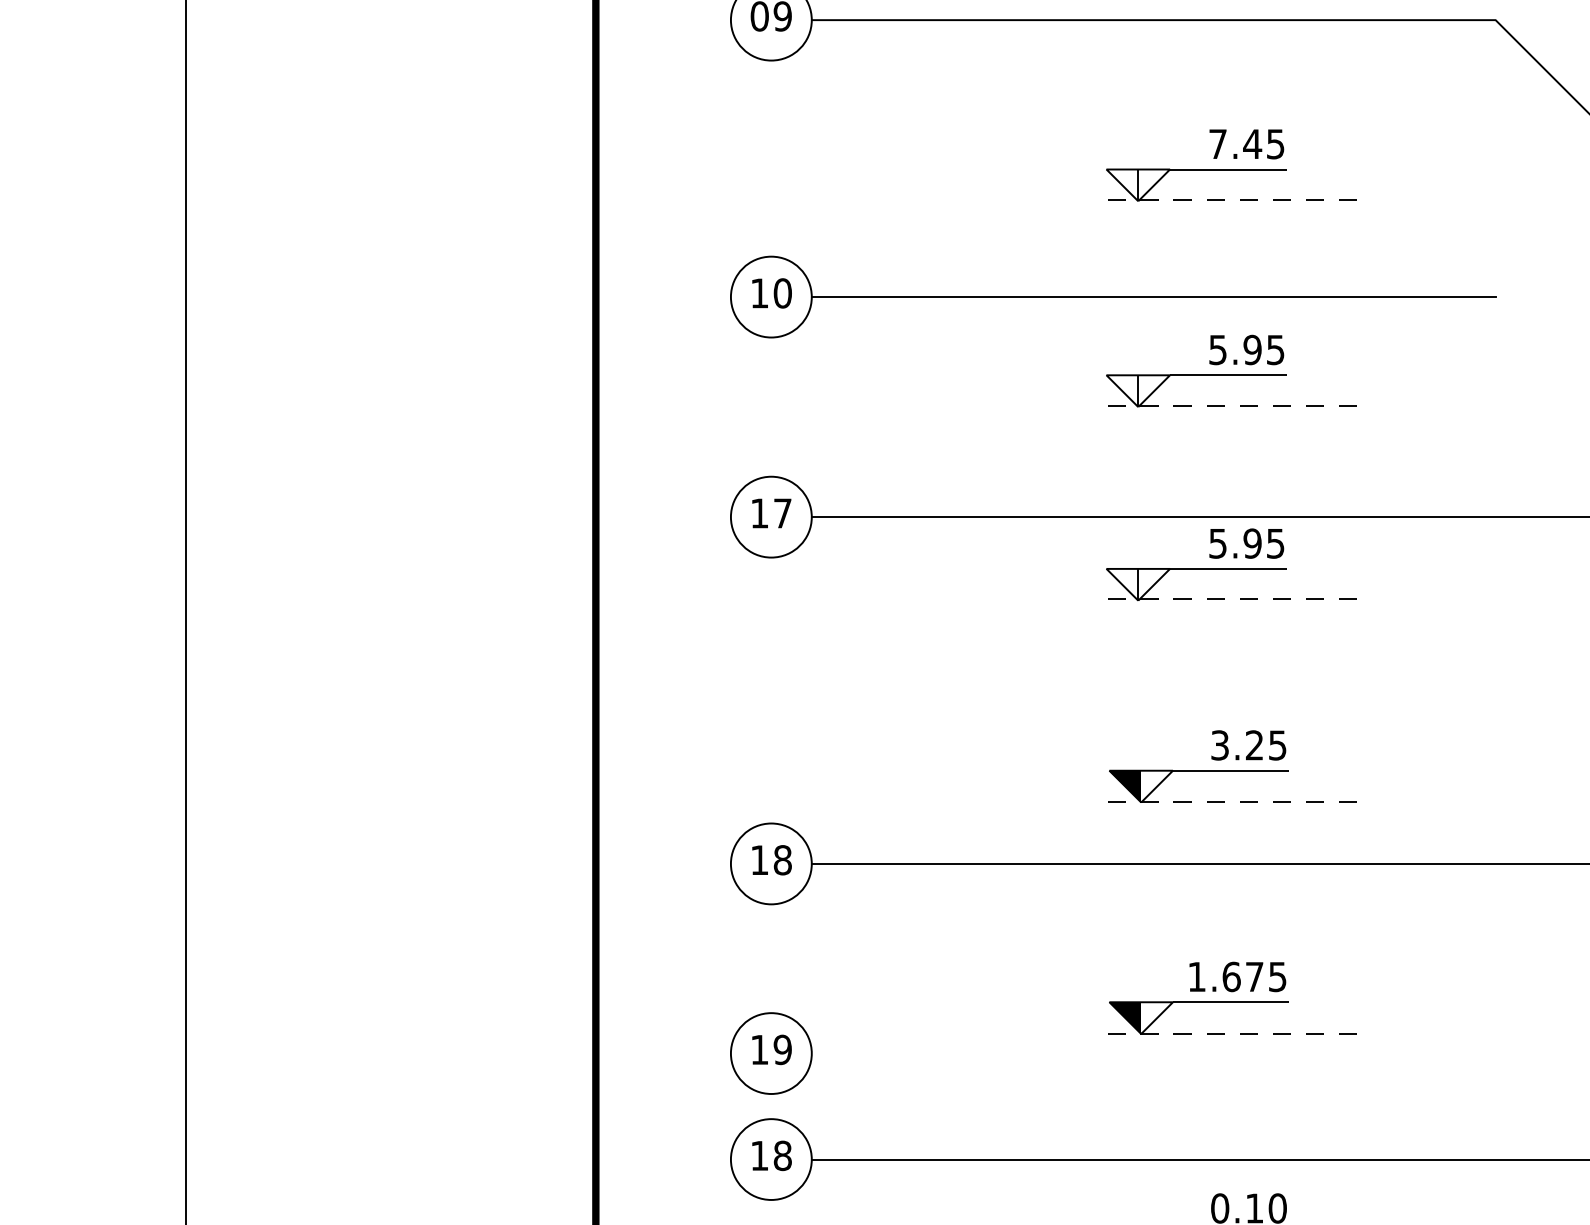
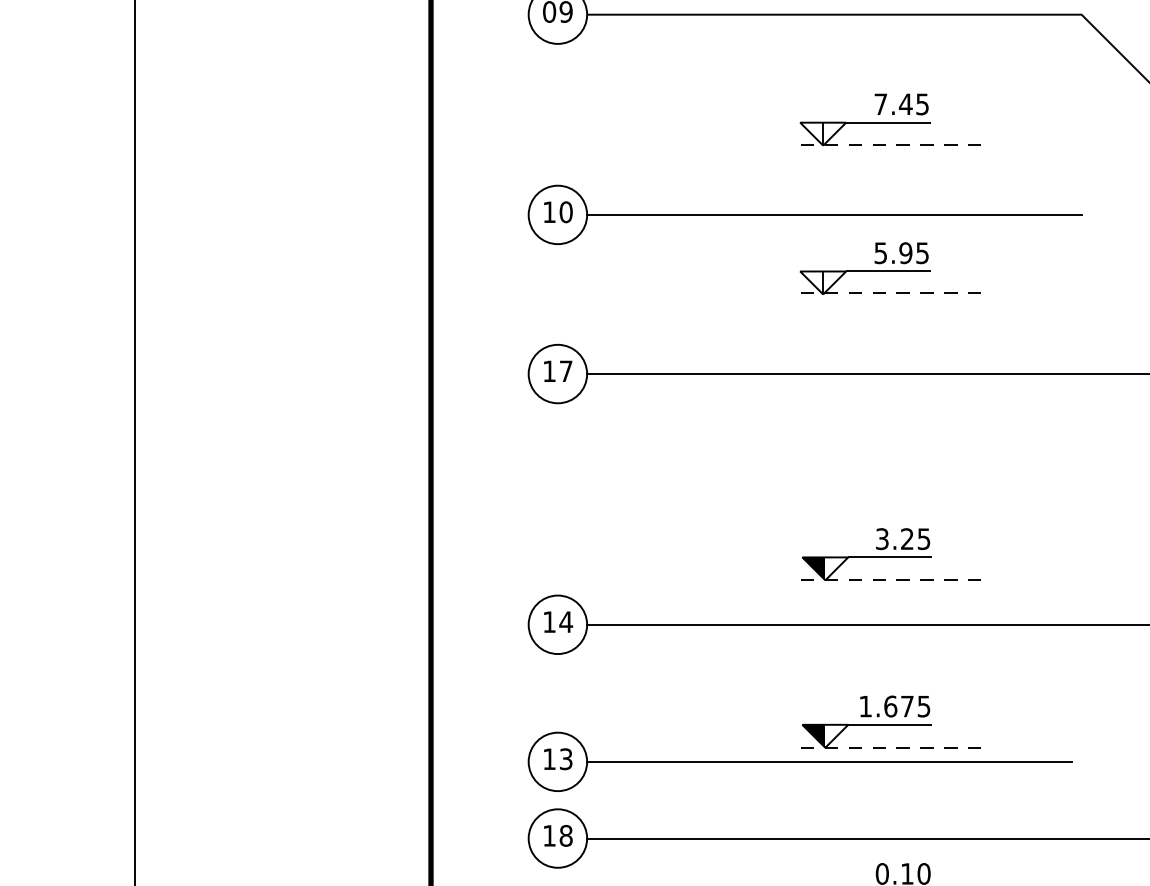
part: (1229, 564) -> (889, 408), removed
text: (783, 860) -> (566, 622), 18 -> 14
text: (781, 1050) -> (565, 759), 19 -> 13
line: (1146, 1052) -> (829, 761), added

